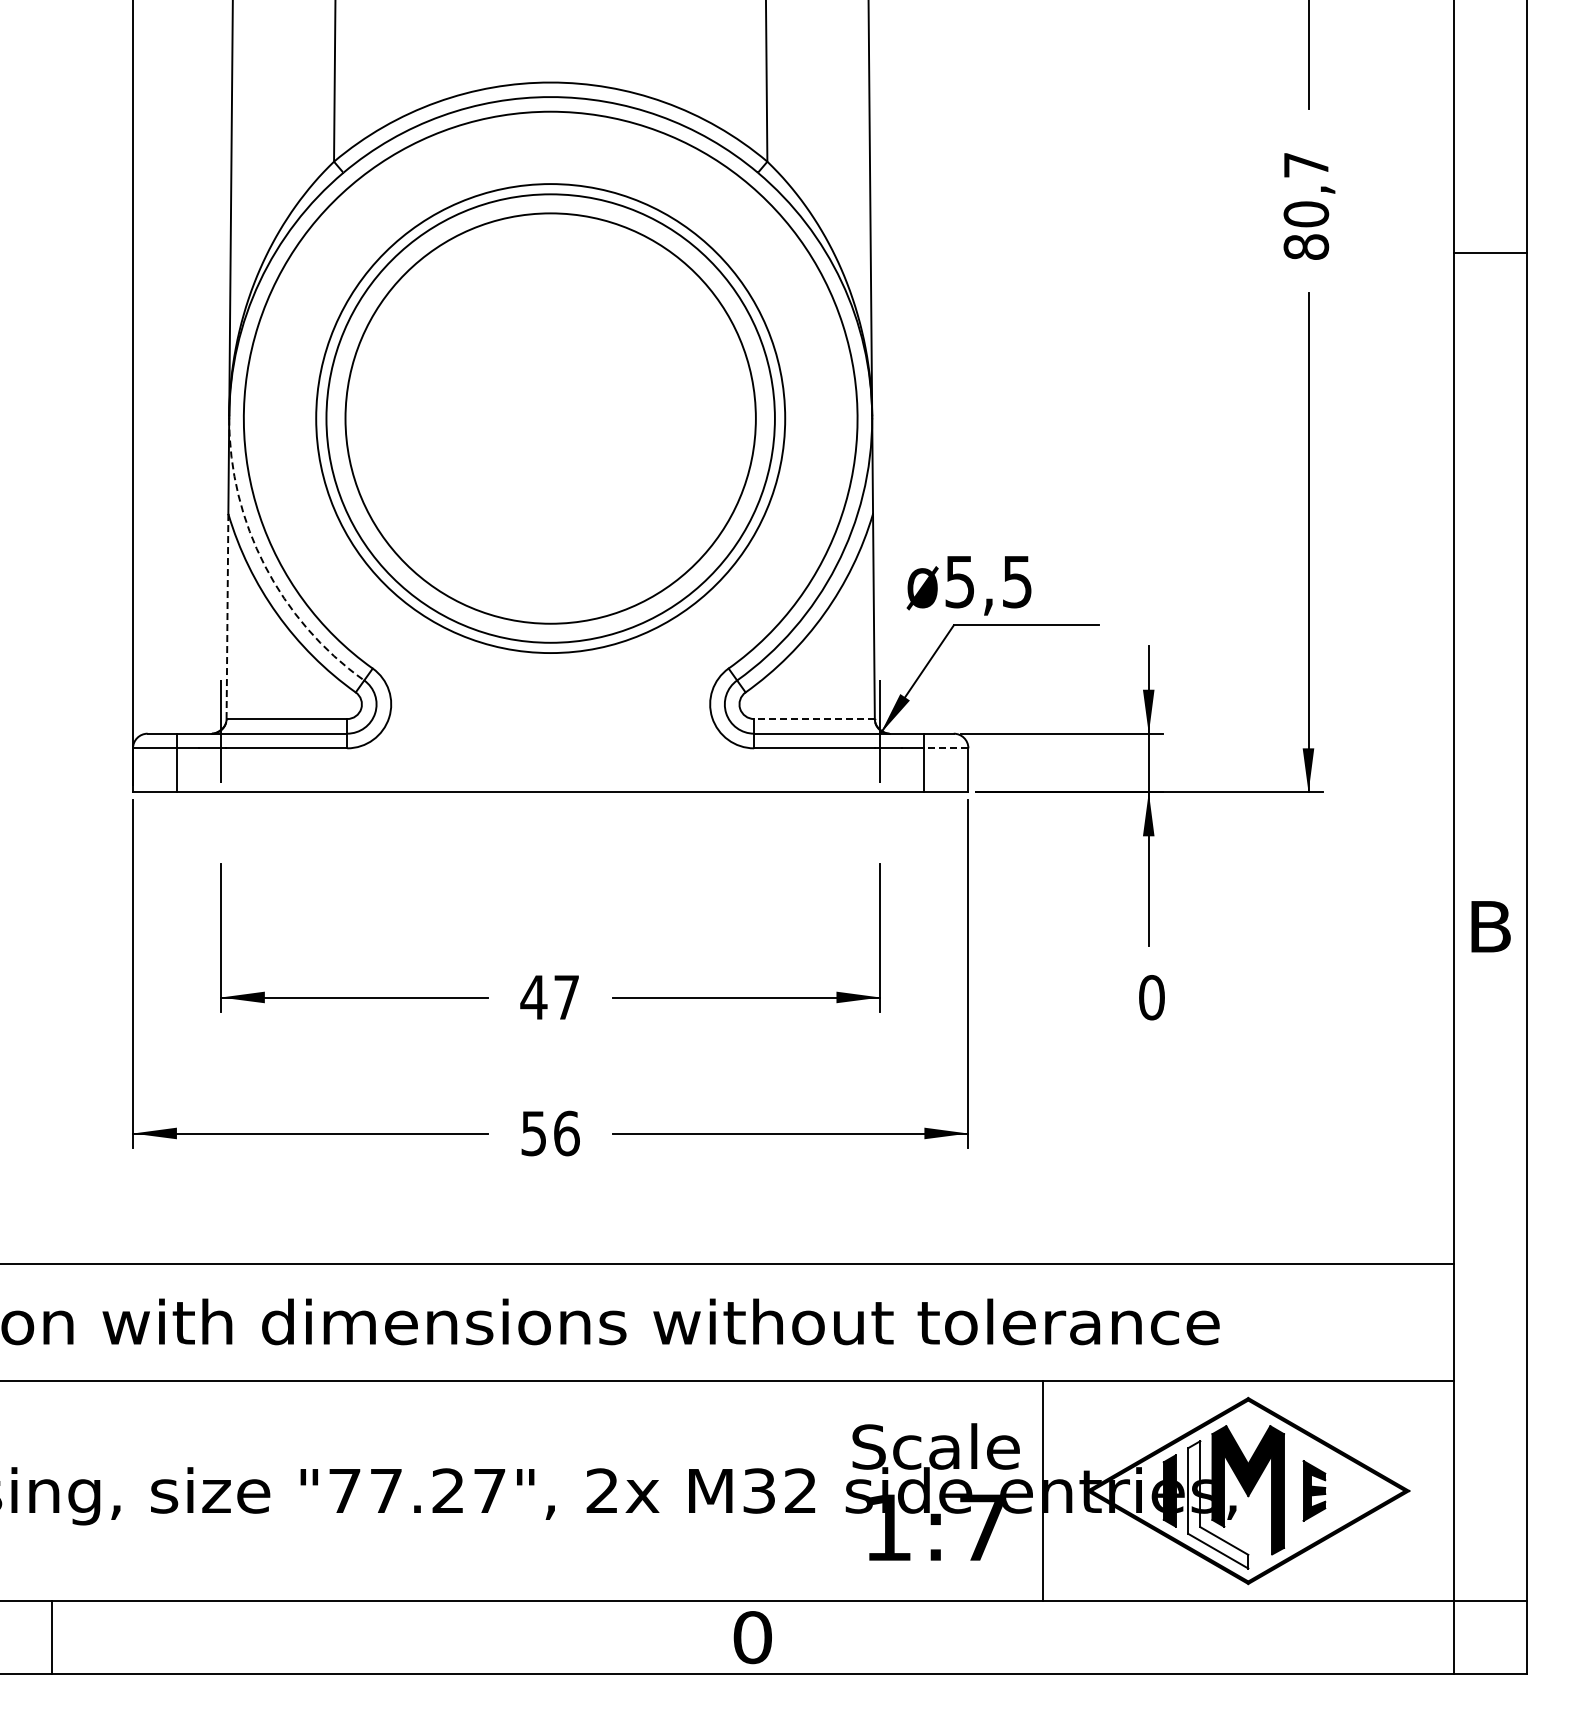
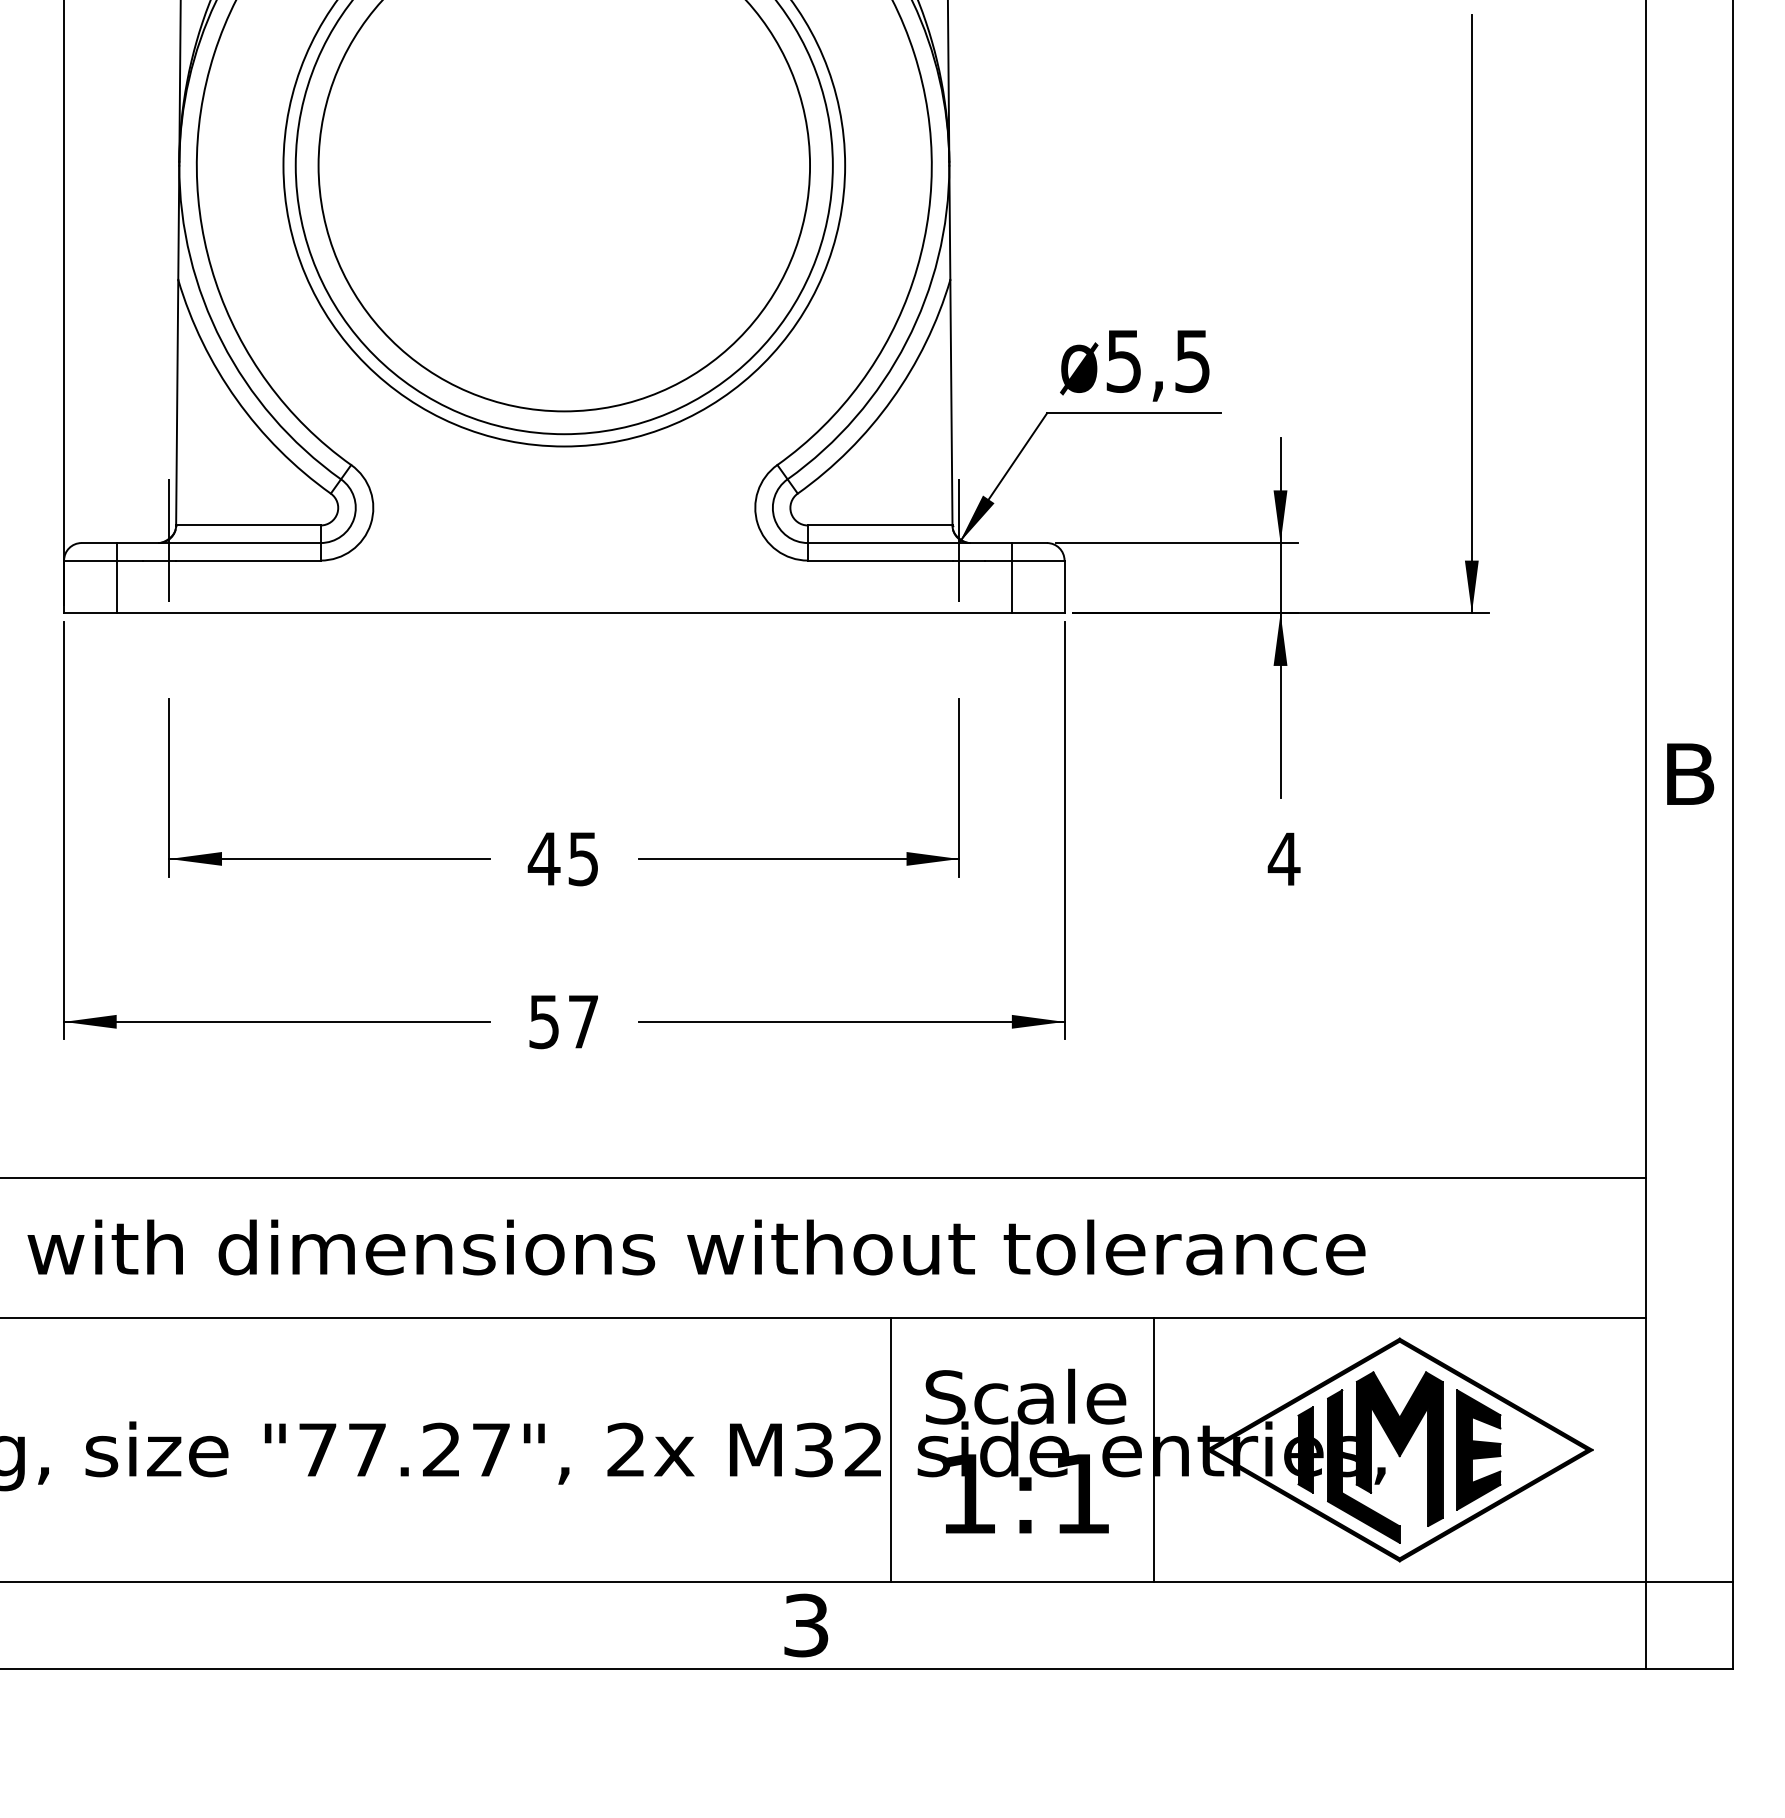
arc: (264, 565) -> (221, 341), dashed -> solid
text: (968, 585) -> (1134, 365), moved
line: (227, 616) -> (177, 402), dashed -> solid
line: (813, 719) -> (879, 526), dashed -> solid
line: (946, 748) -> (1038, 560), dashed -> solid
text: (566, 997) -> (583, 858), 47 -> 45
text: (1151, 997) -> (1283, 858), 0 -> 4
text: (566, 1133) -> (583, 1021), 56 -> 57
line: (823, 1490) -> (891, 1449), added
part: (1314, 1490) -> (1479, 1449), size x1.67
fill: (1218, 1504) -> (1364, 1466), added
text: (982, 1527) -> (1081, 1493), 1:7 -> 1:1
text: (752, 1637) -> (805, 1625), 0 -> 3

